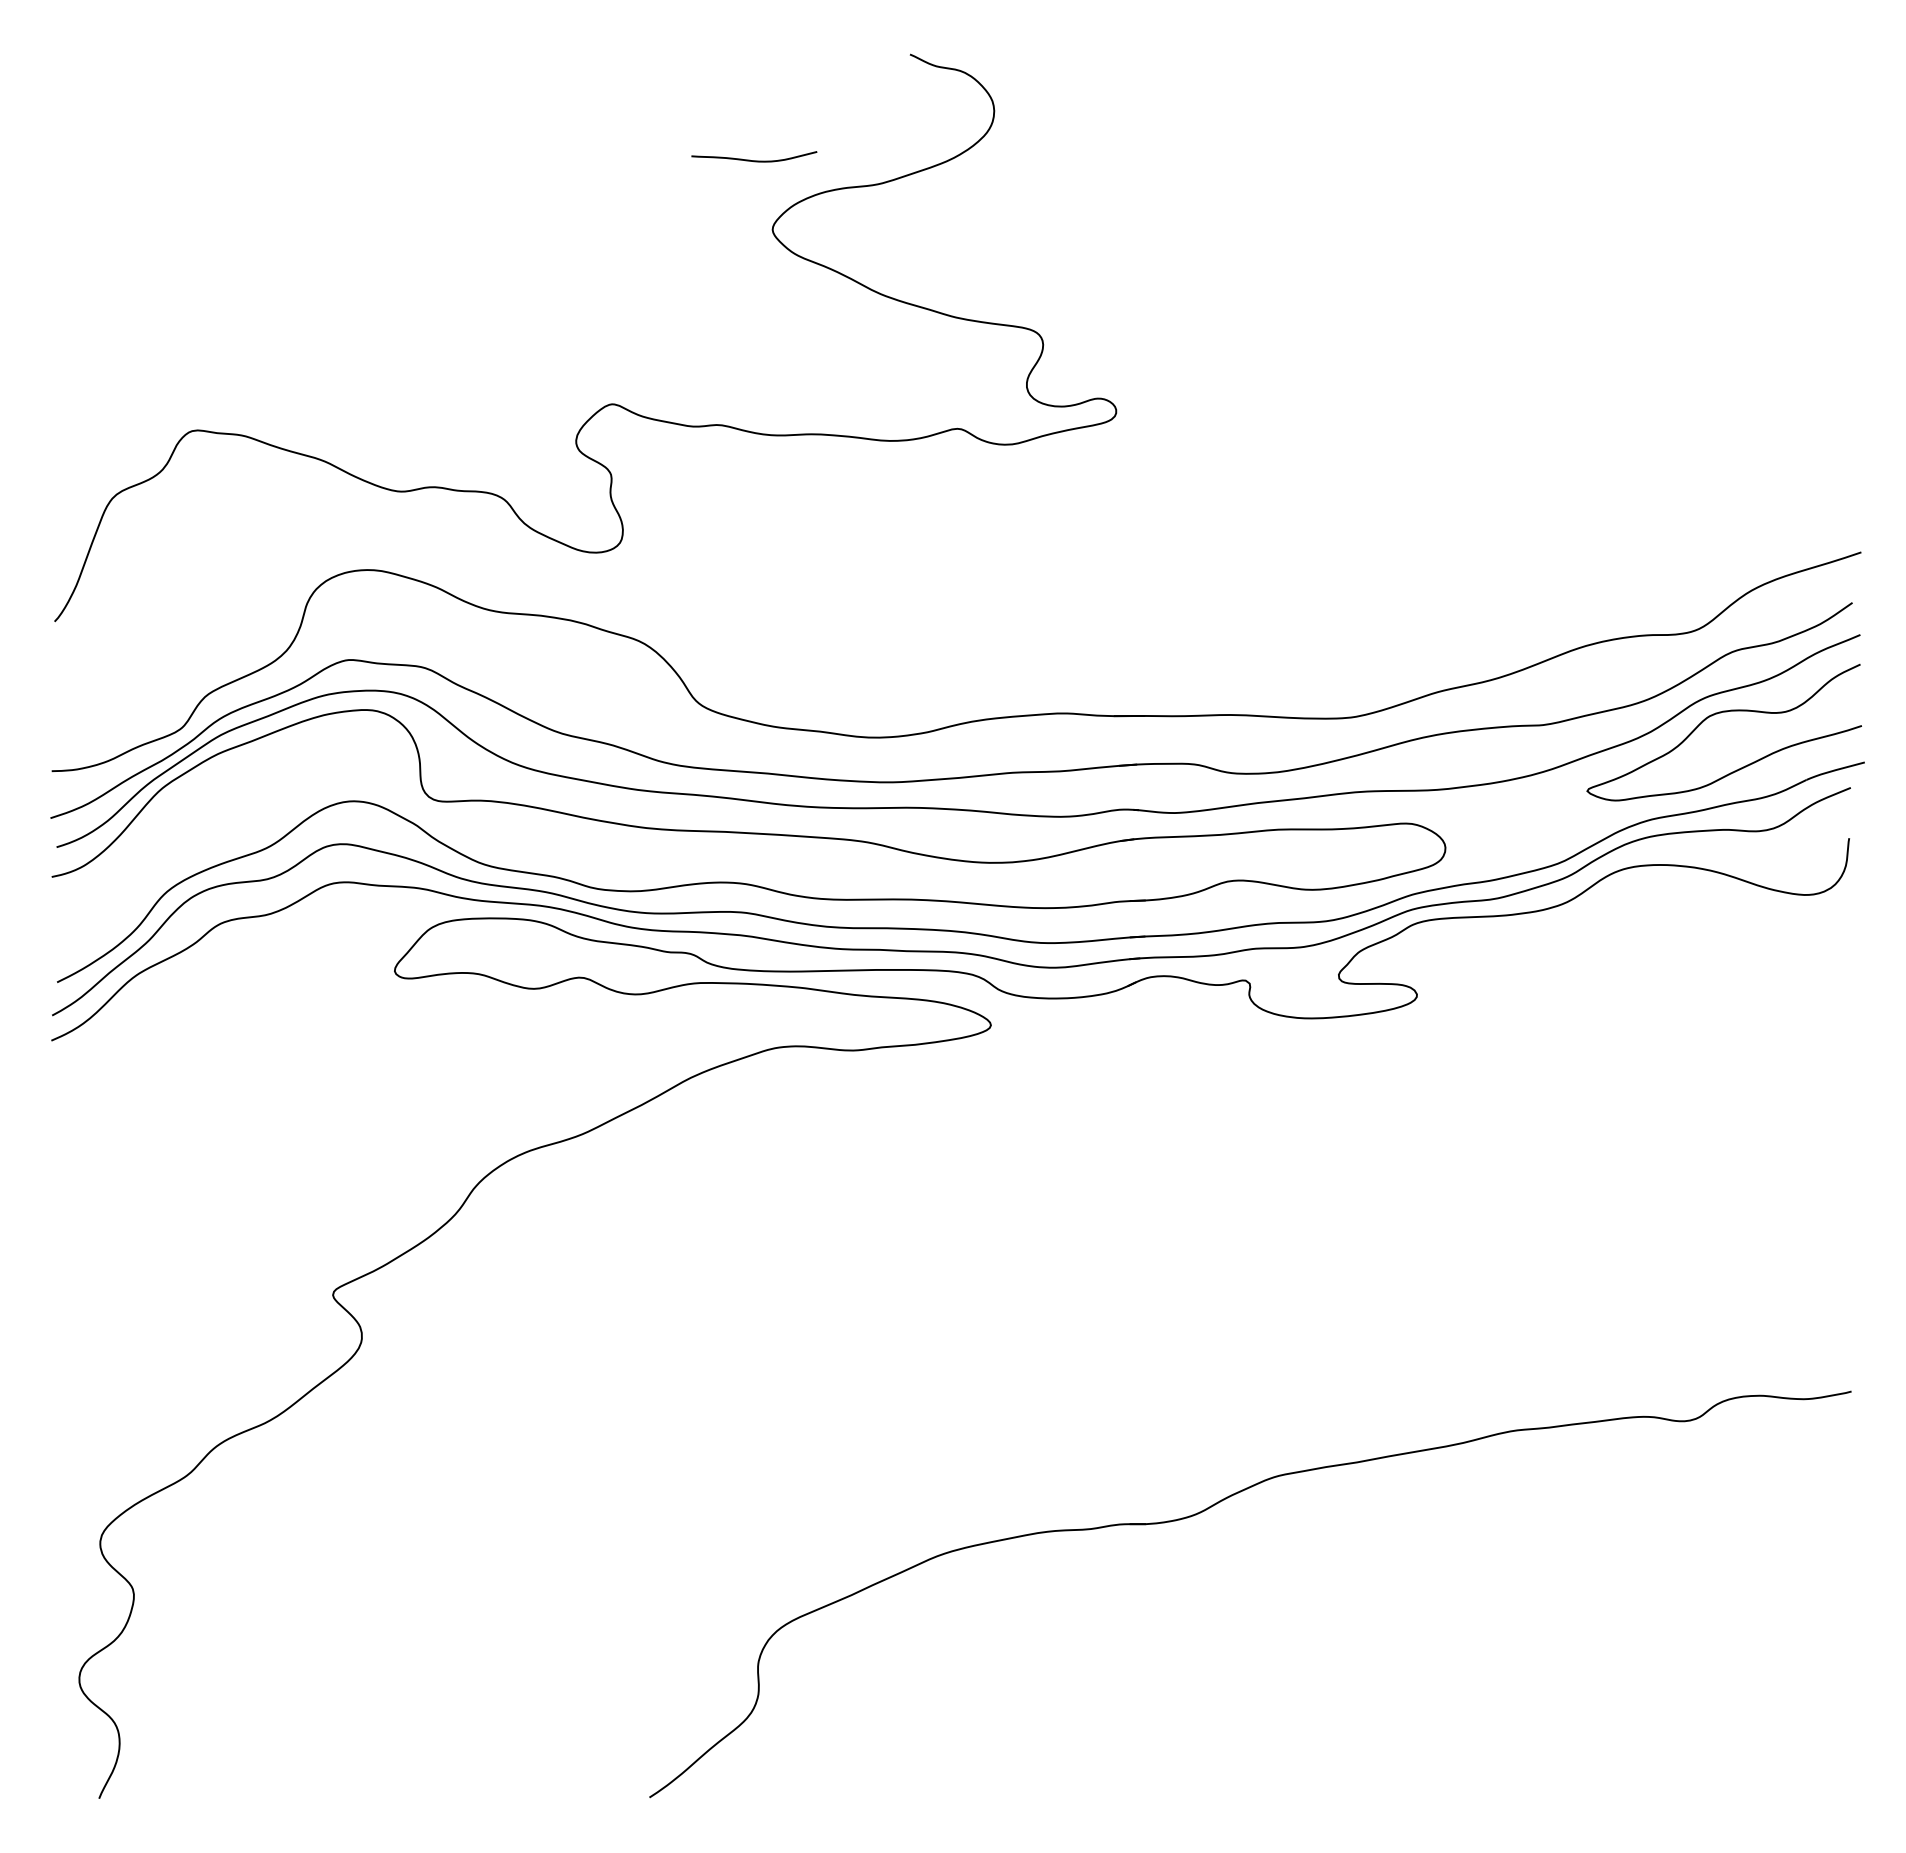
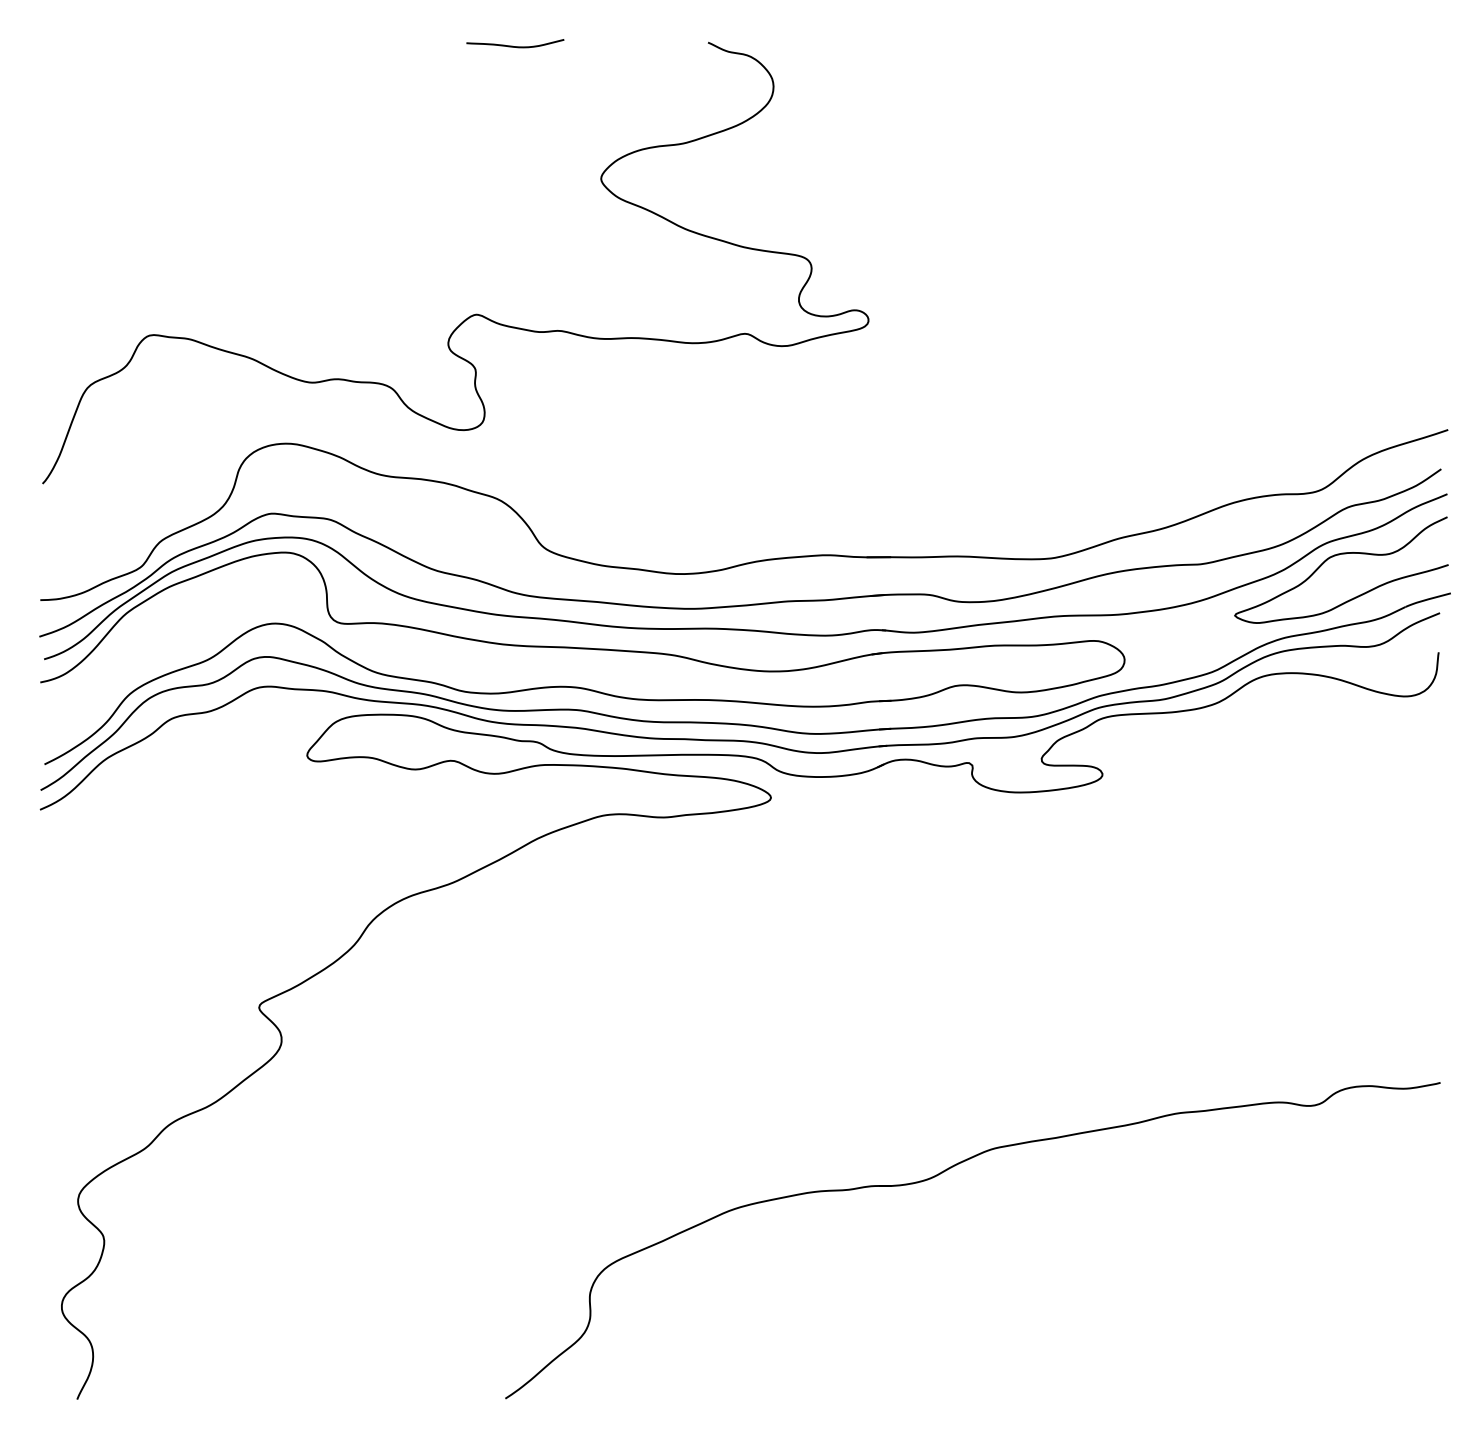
curve: (754, 160) -> (515, 46), moved

